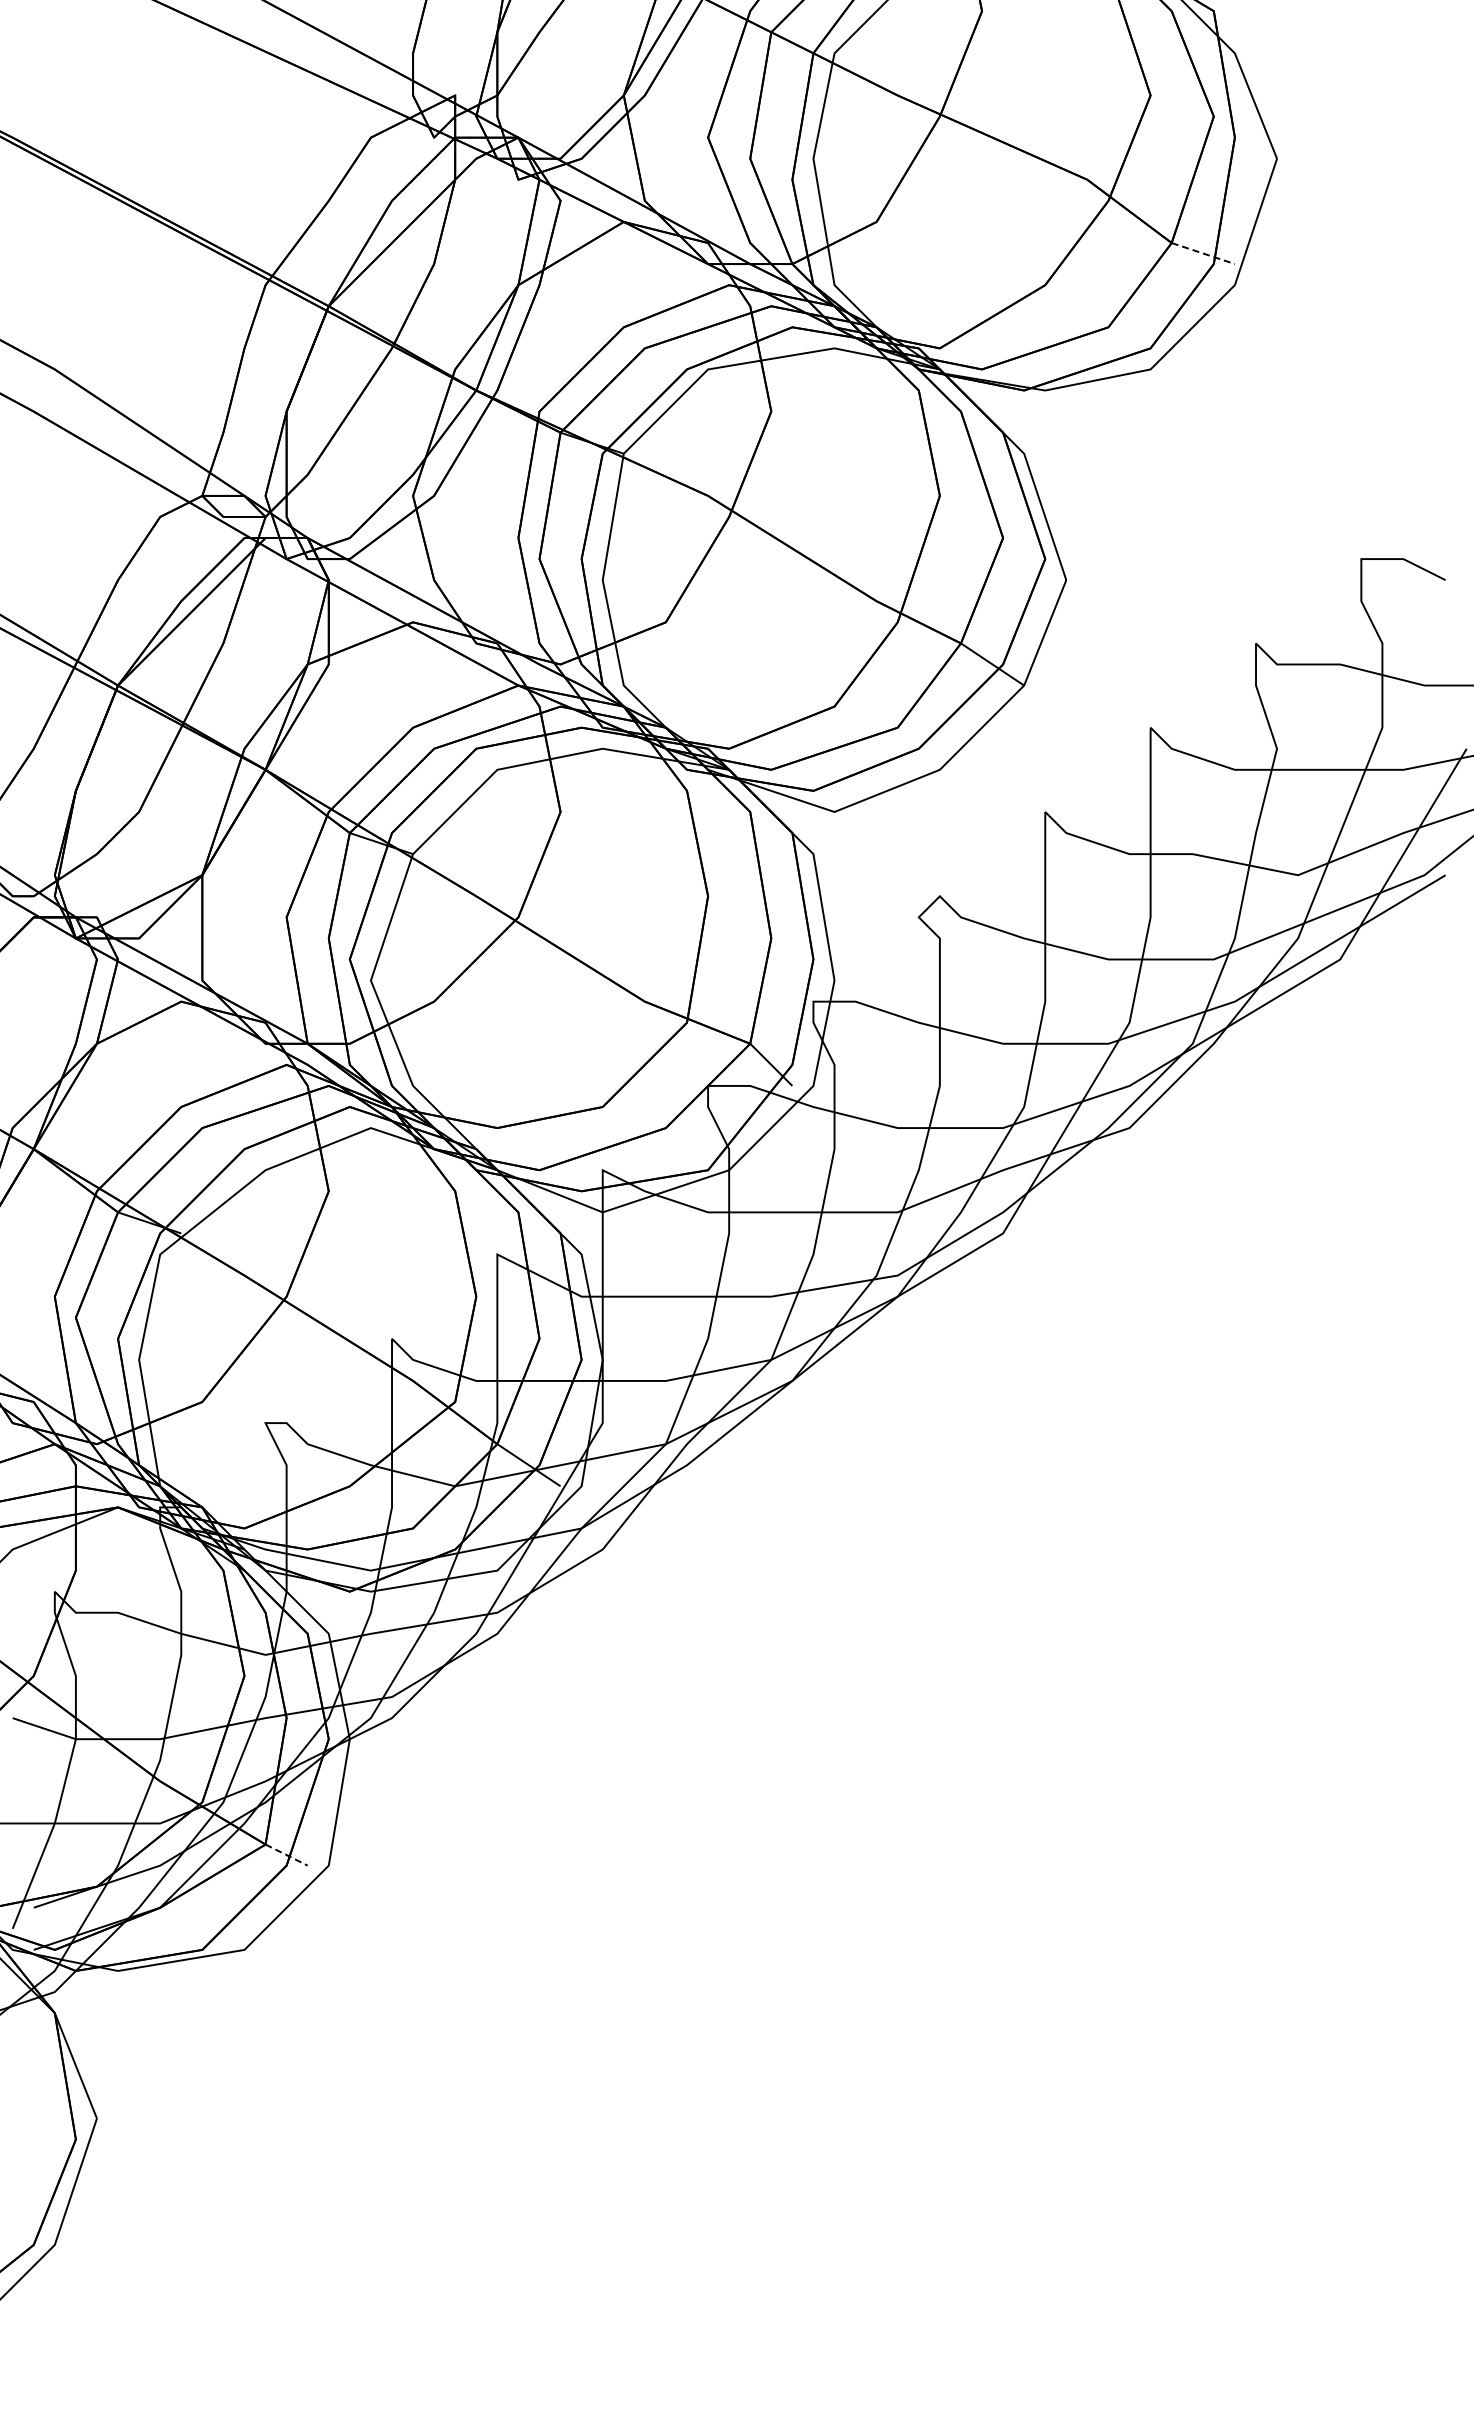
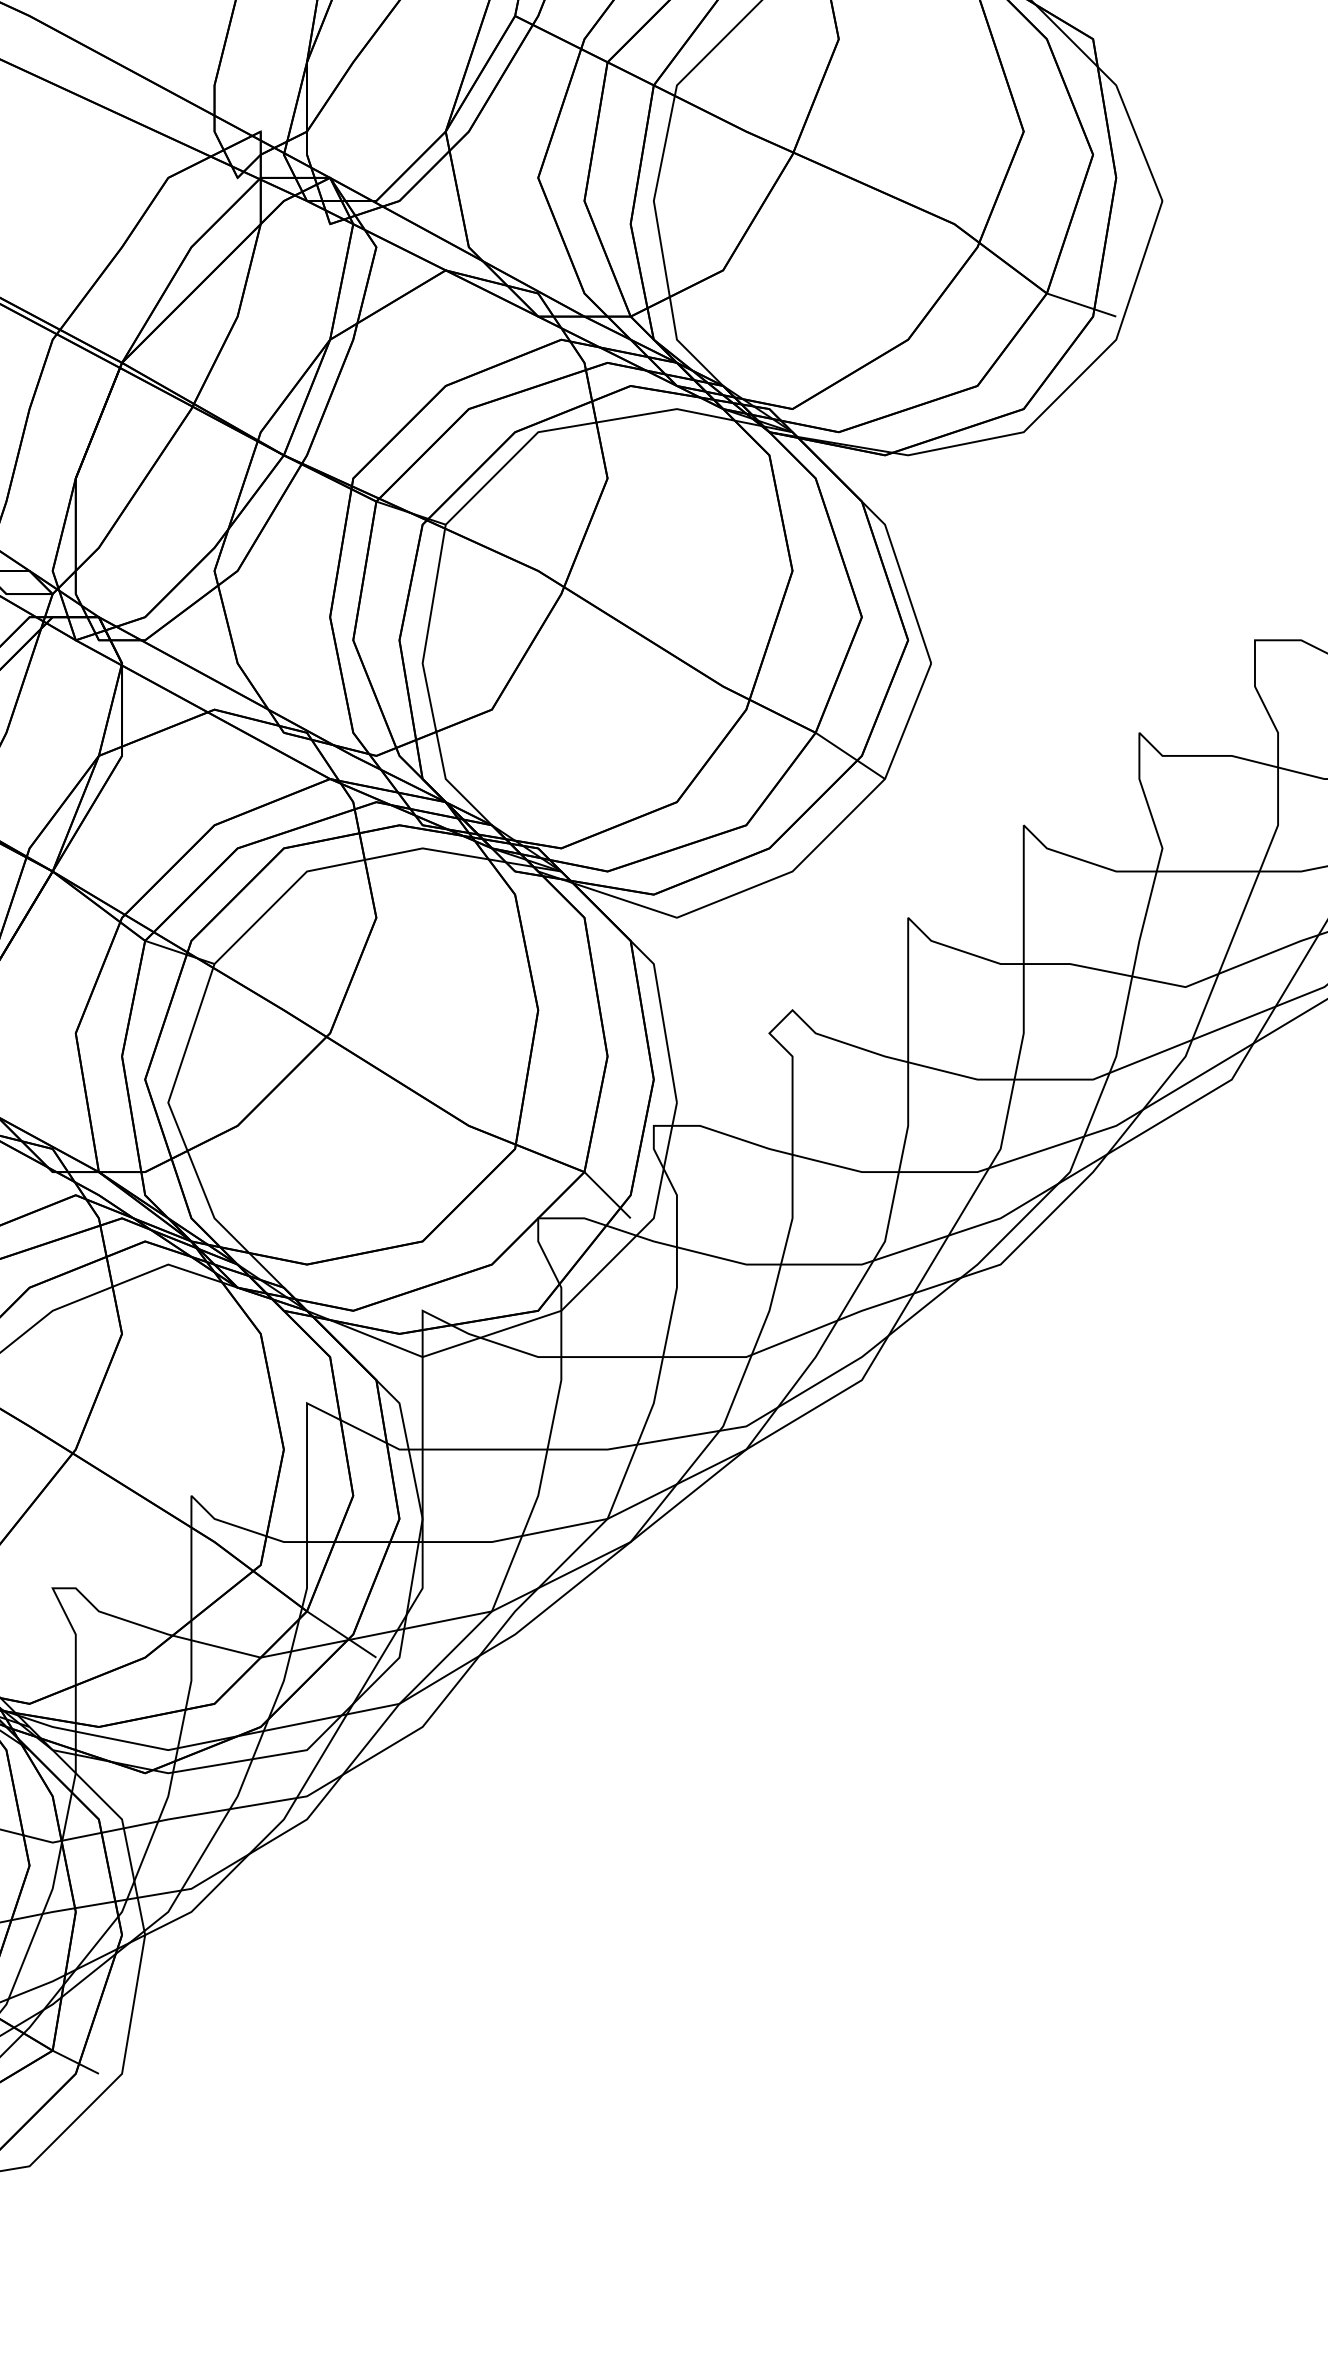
line: (1203, 253) -> (1081, 304), dashed -> solid
line: (286, 1855) -> (75, 2062), dashed -> solid

